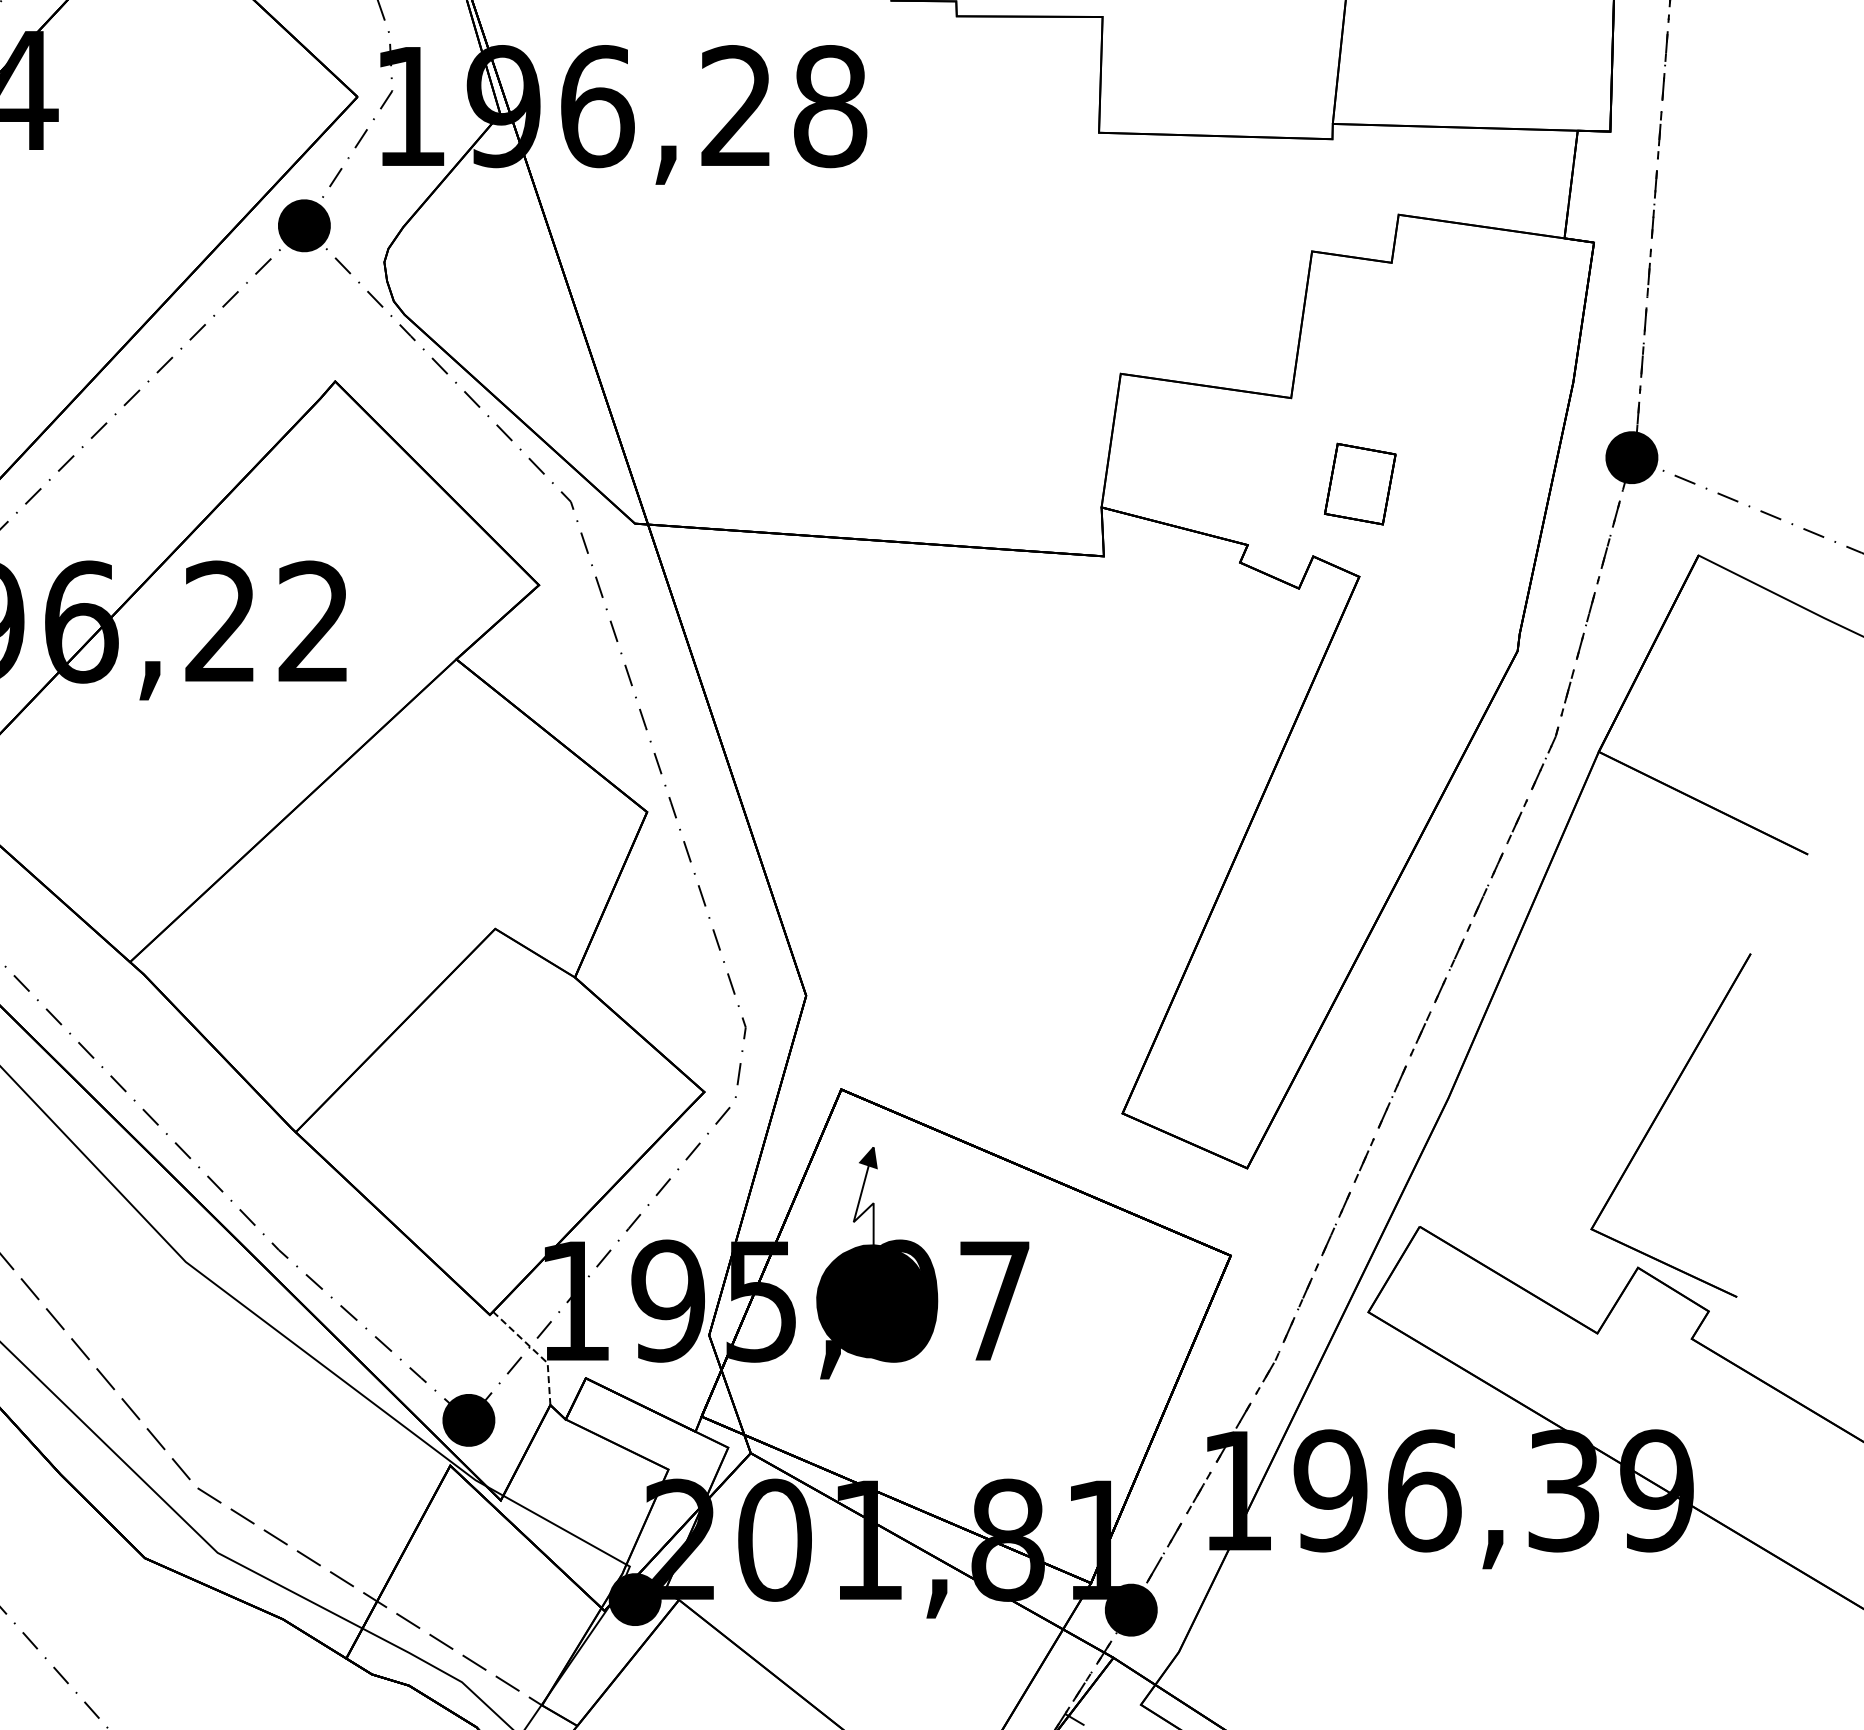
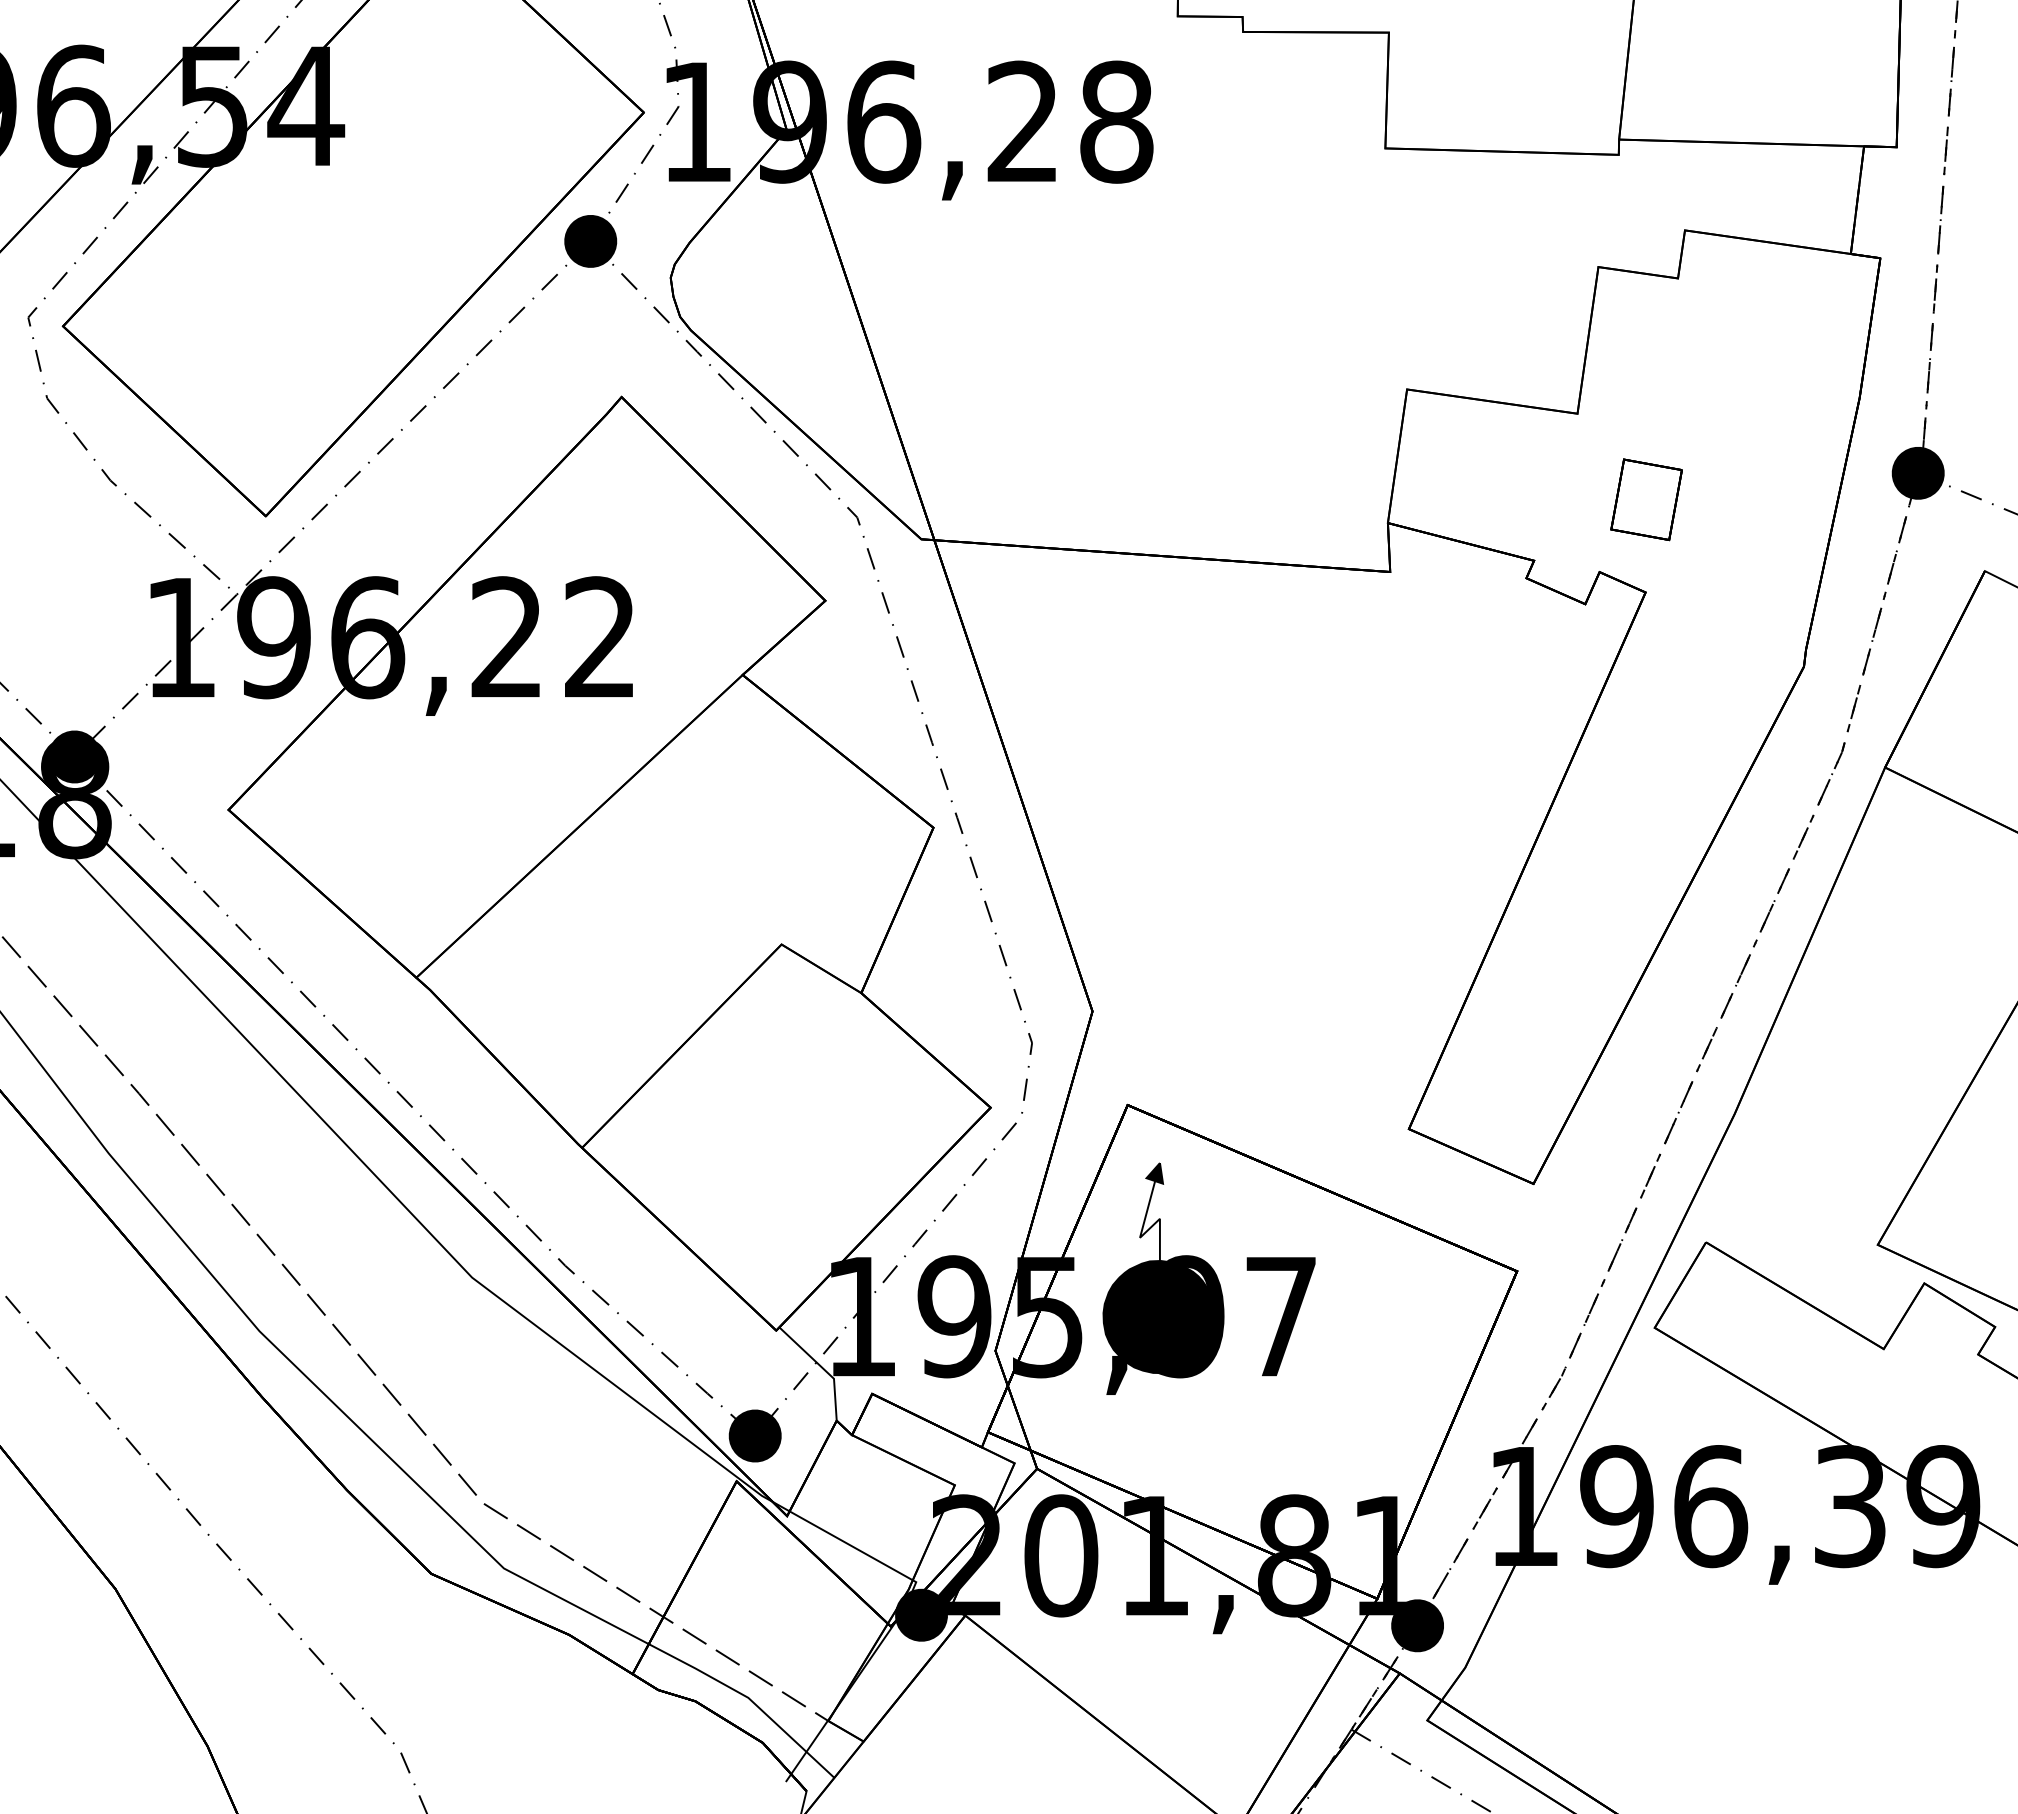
line: (536, 1351) -> (822, 1367), dashed -> solid

